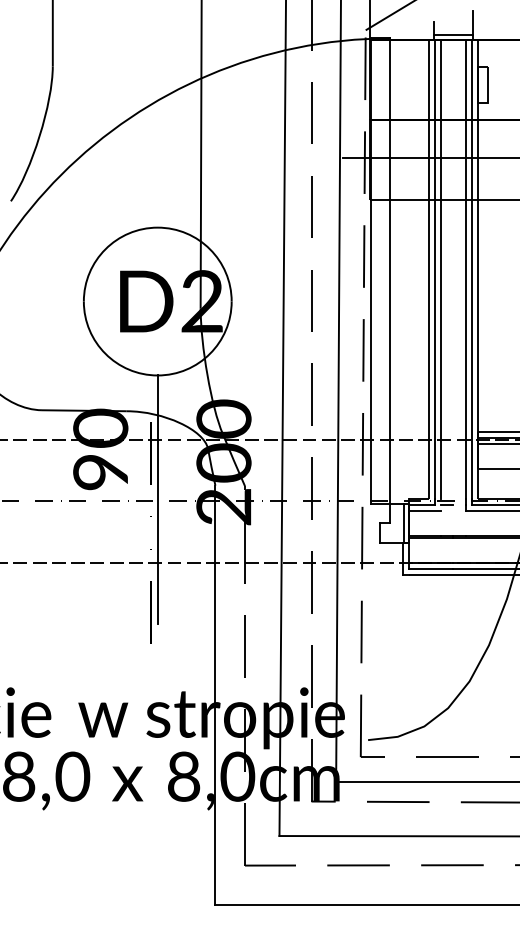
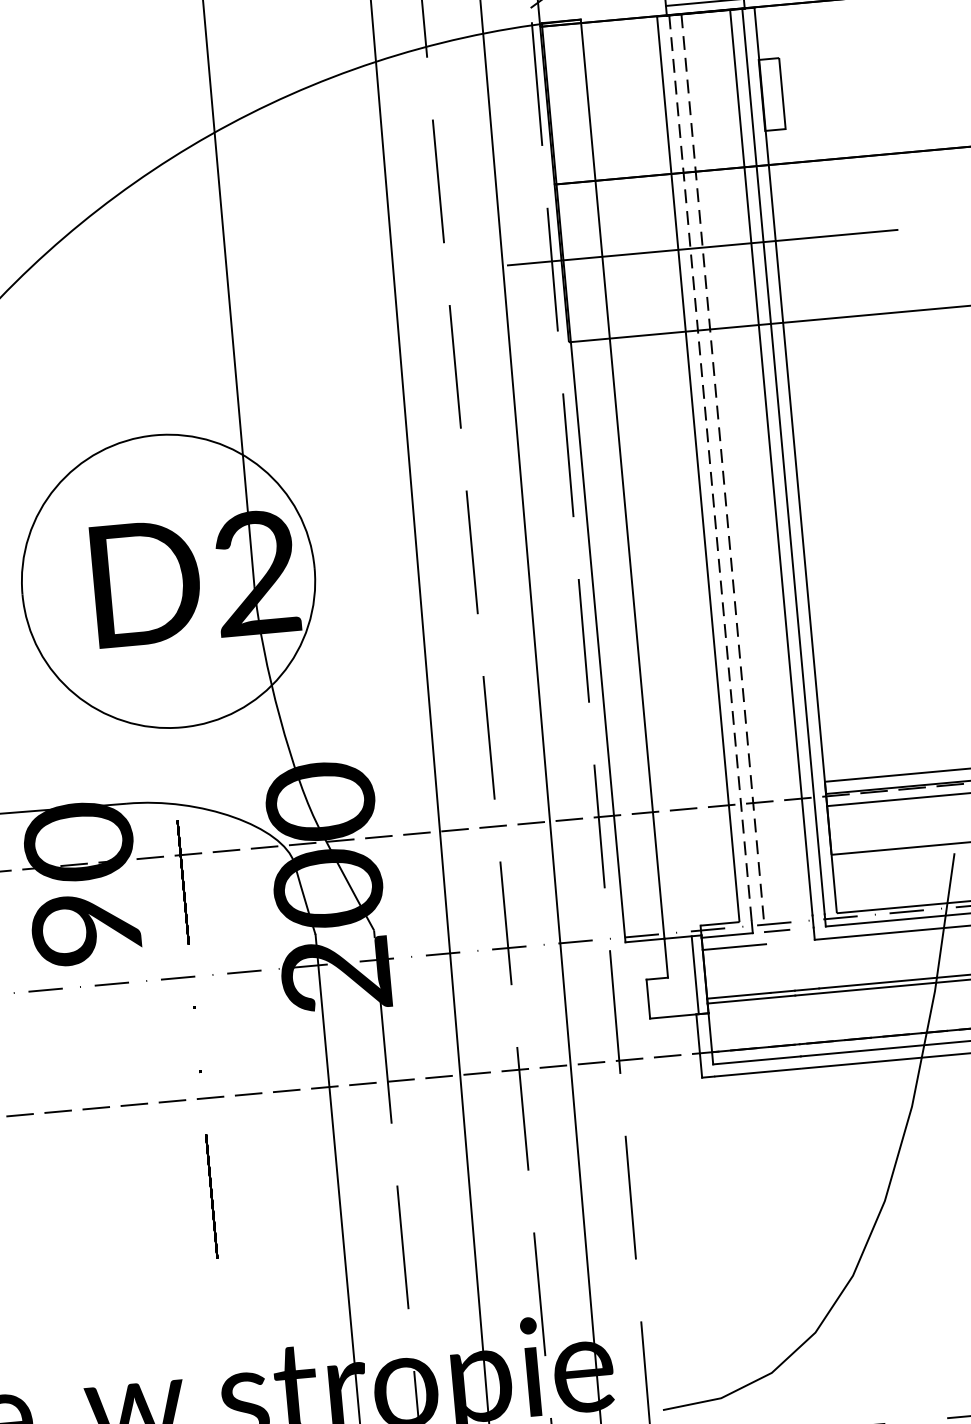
line: (434, 270) -> (709, 470), solid -> dashed
line: (441, 270) -> (723, 468), solid -> dashed
line: (157, 499) -> (203, 972), removed

